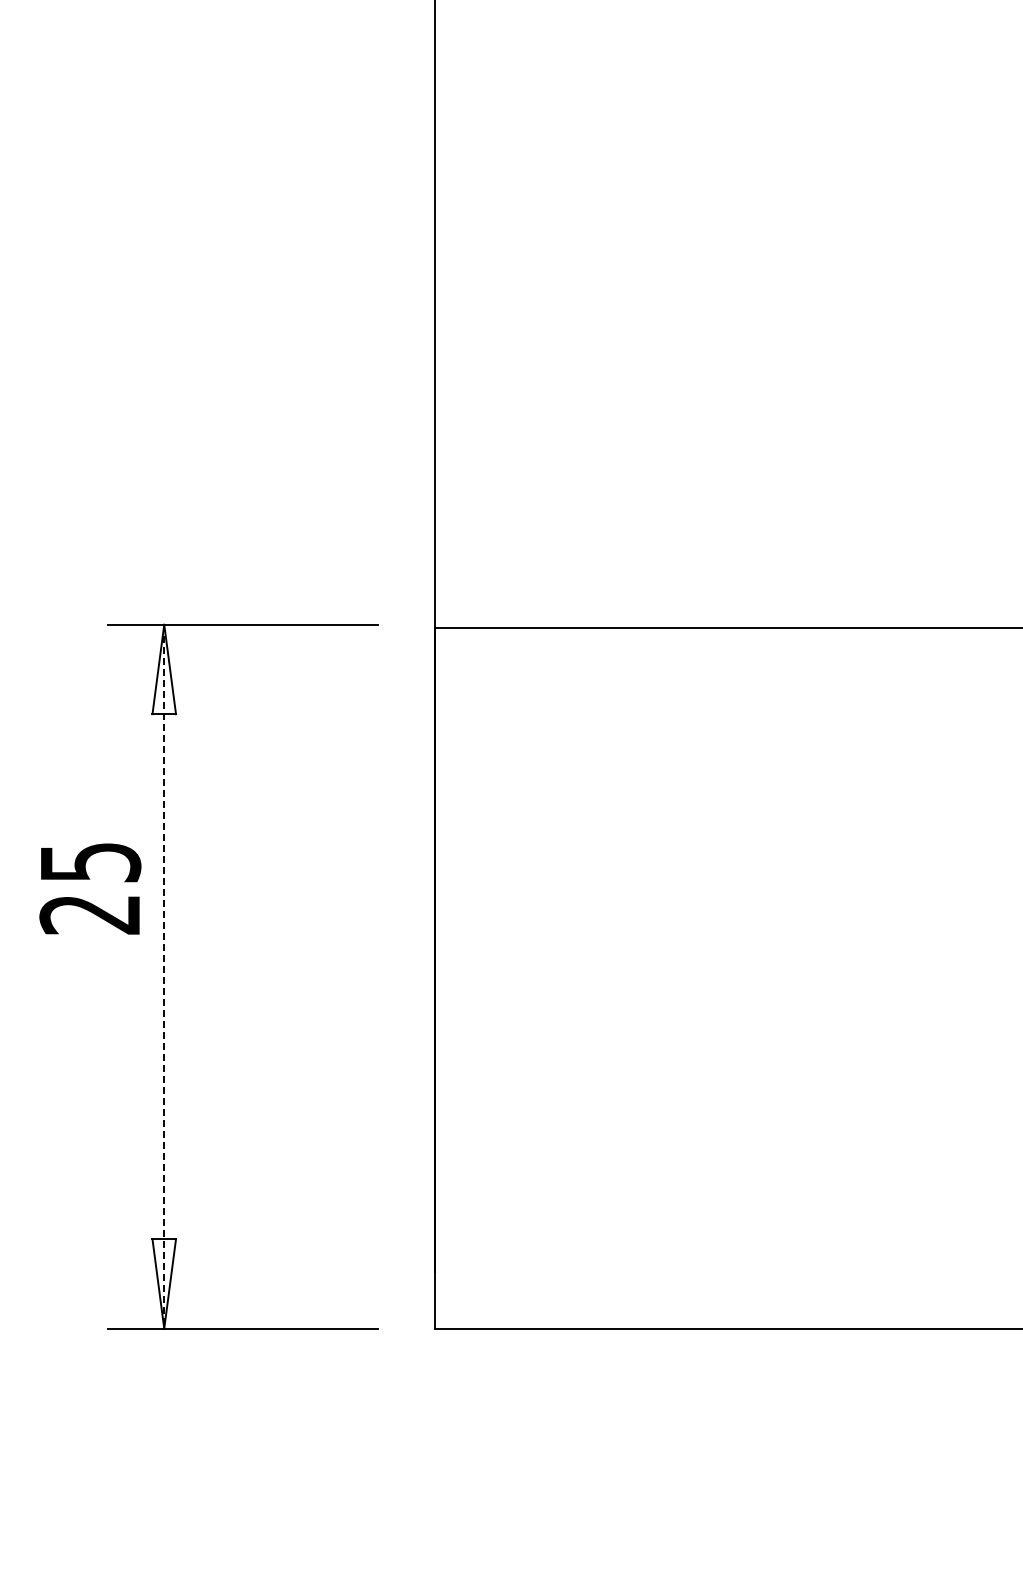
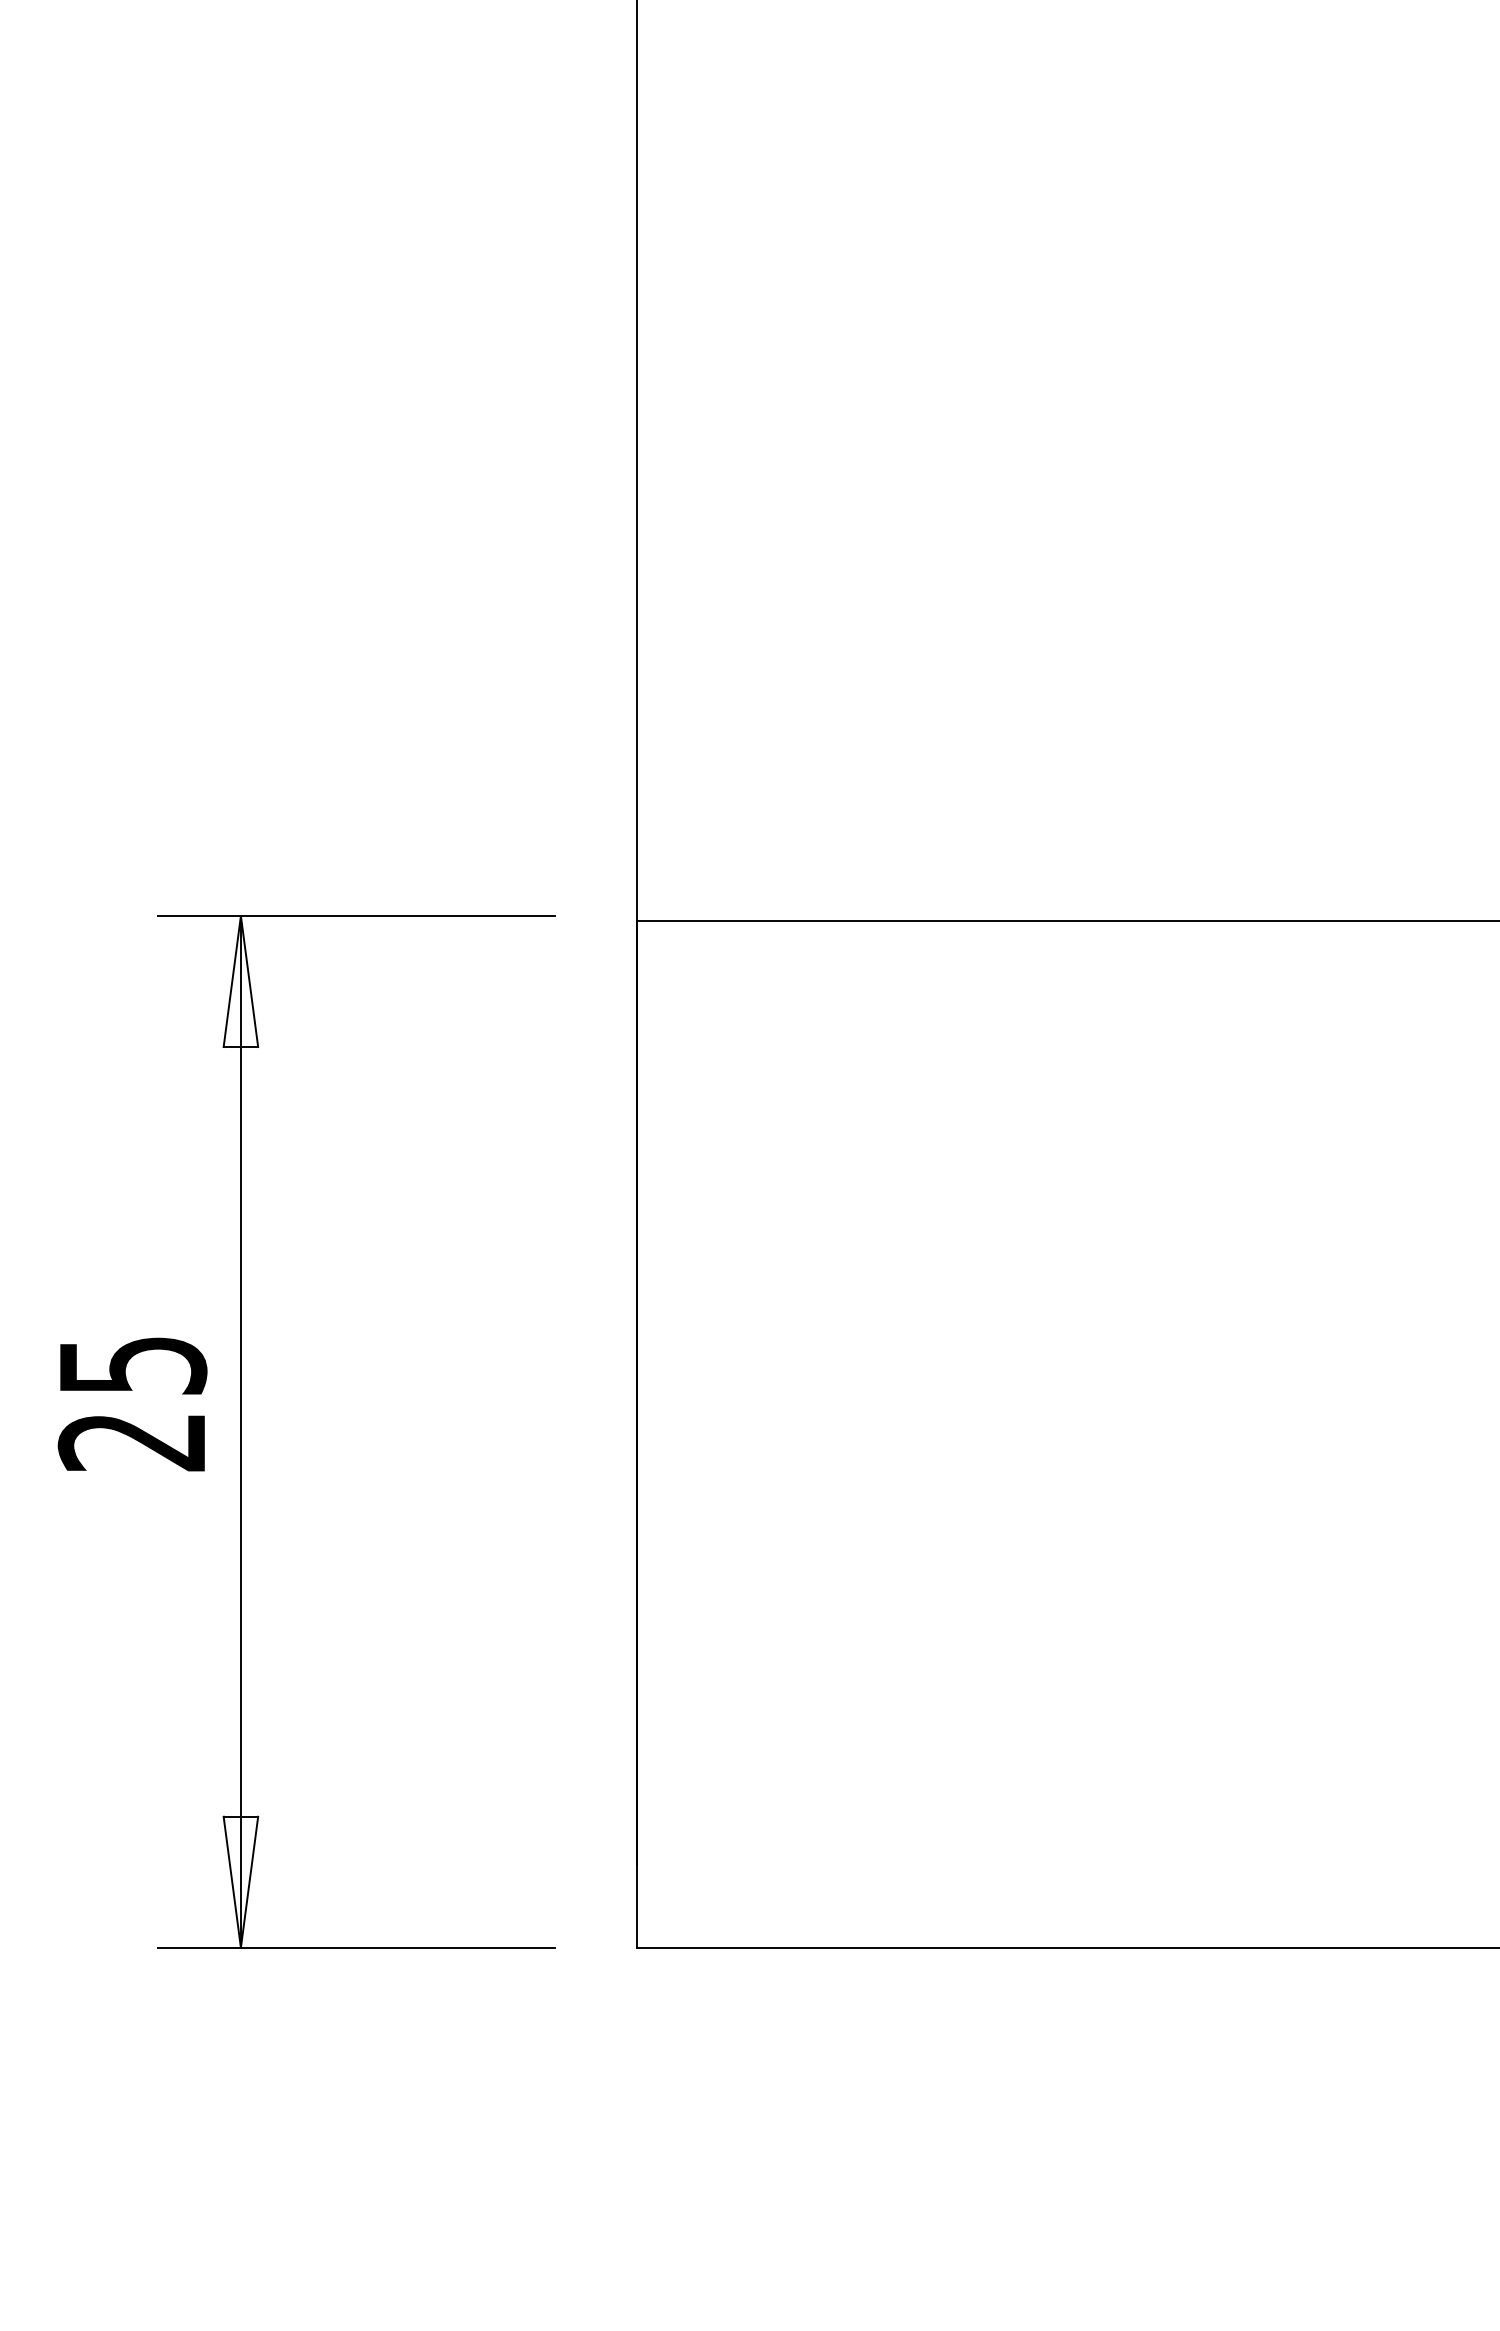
text: (90, 888) -> (132, 1403), moved
line: (164, 976) -> (241, 1431), dashed -> solid

